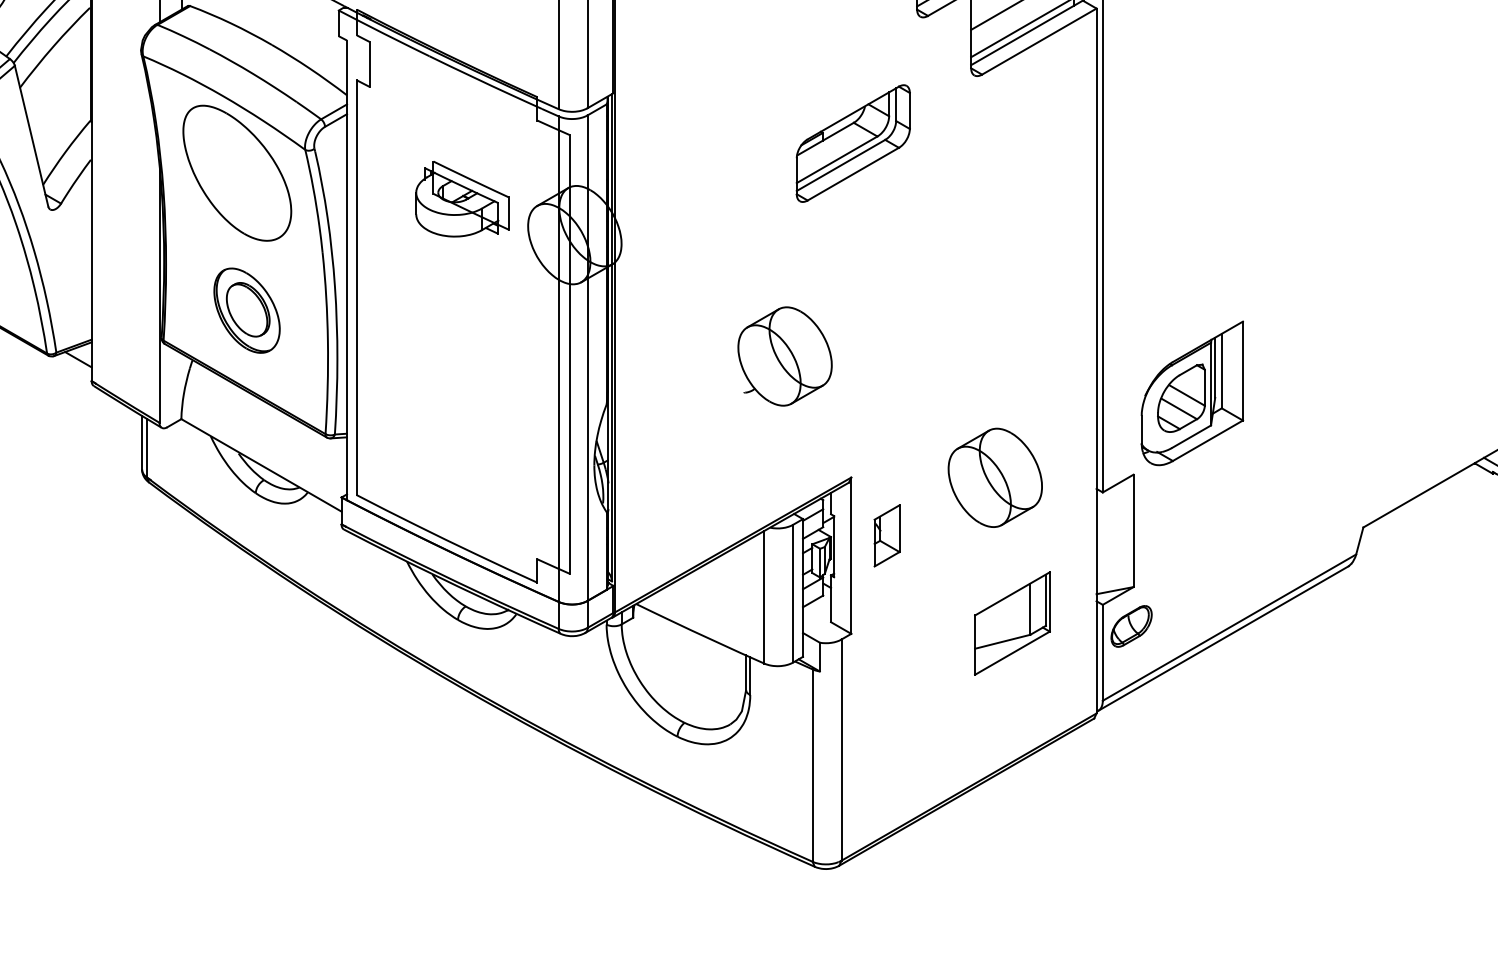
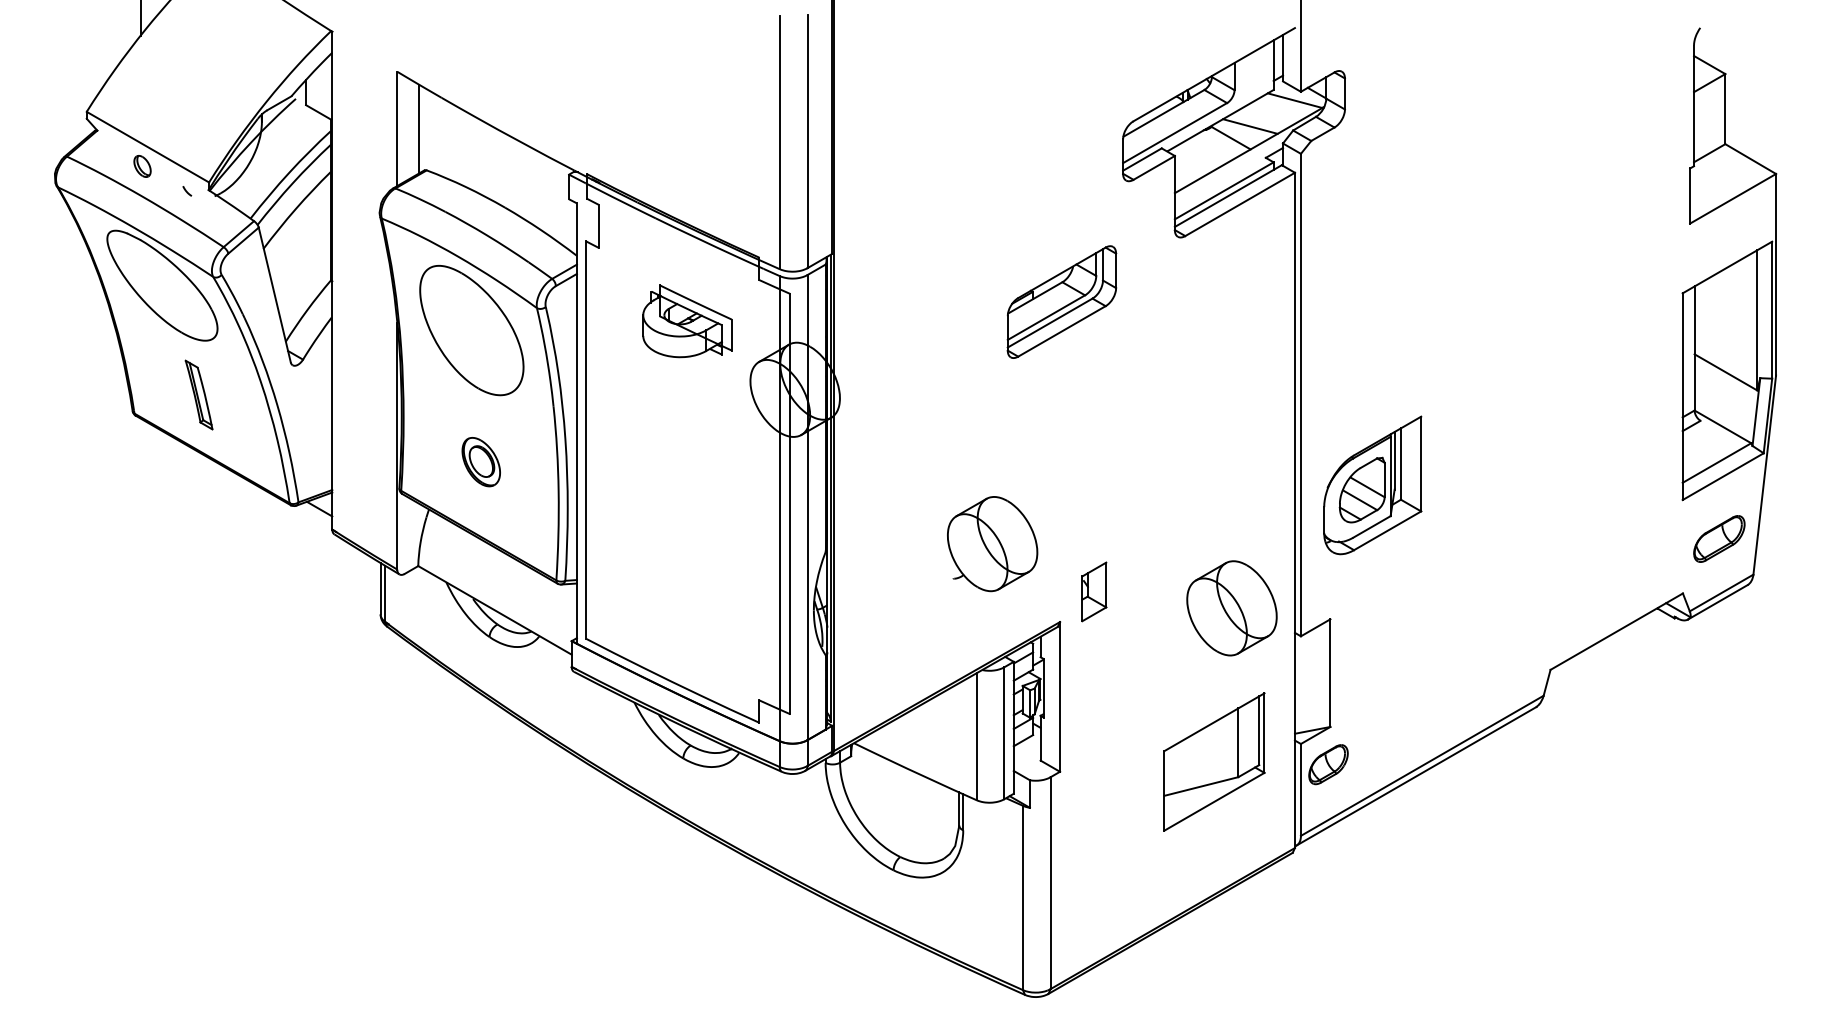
part: (462, 199) -> (687, 321), moved
part: (247, 309) -> (481, 461), size x0.6
part: (784, 356) -> (992, 544), moved
part: (1192, 393) -> (1372, 485), moved
part: (994, 478) -> (1231, 608), moved
part: (887, 535) -> (1094, 591), moved
part: (1012, 623) -> (1214, 761), size x1.4

